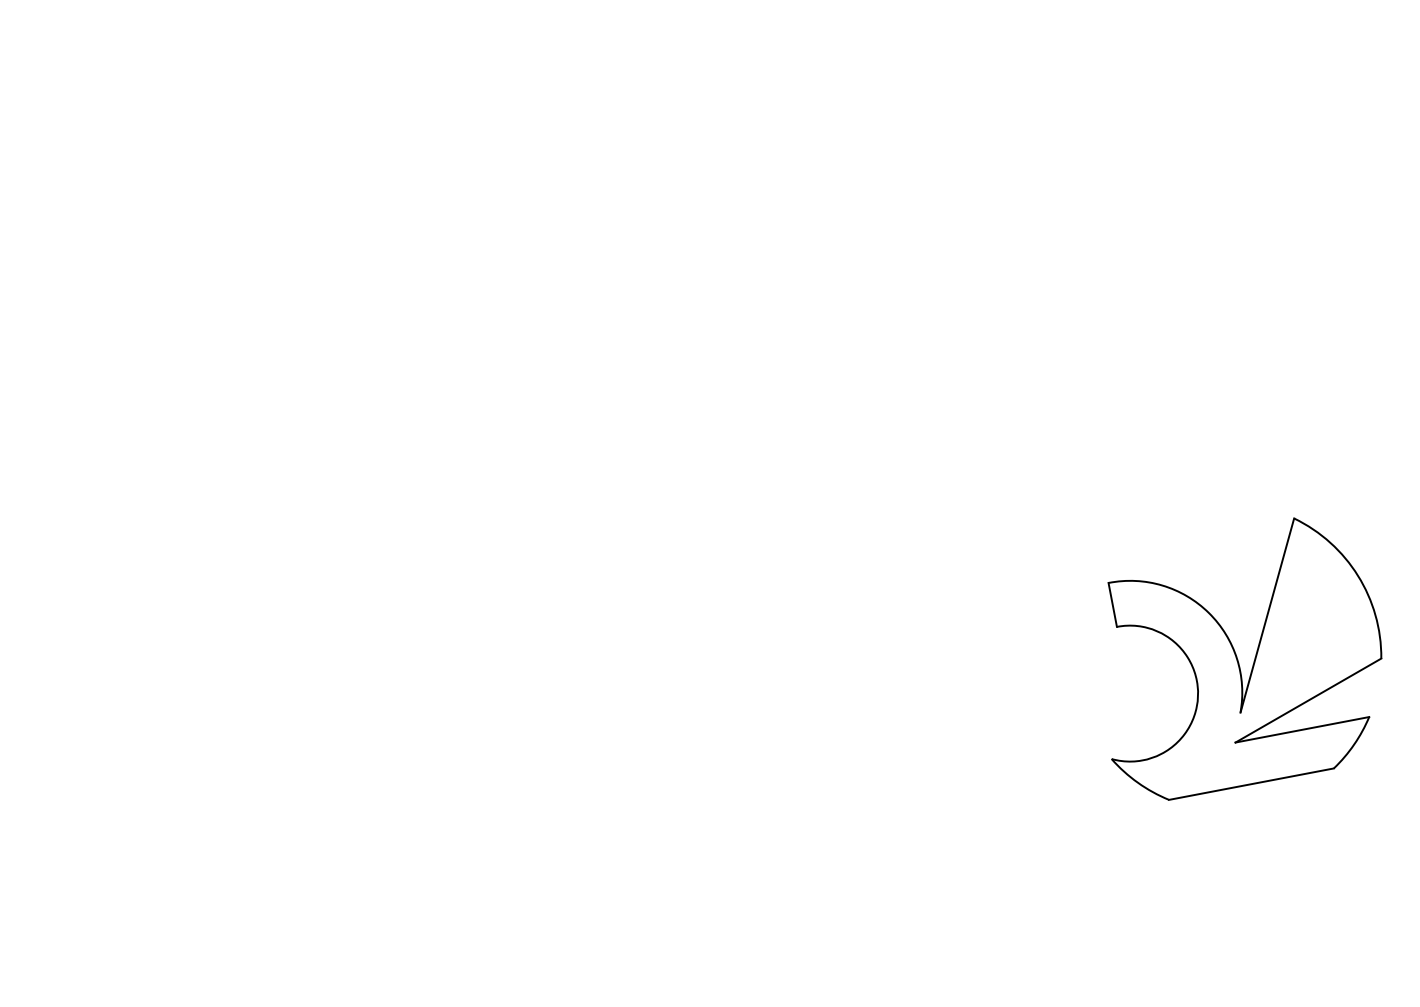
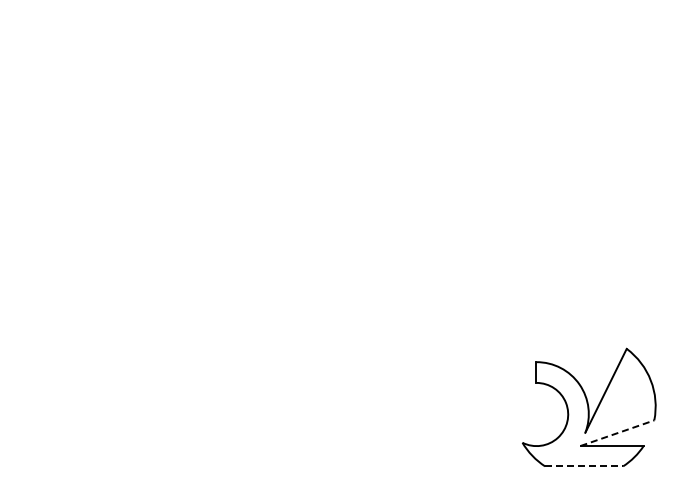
line: (1308, 701) -> (617, 433), solid -> dashed
line: (1252, 784) -> (584, 466), solid -> dashed

